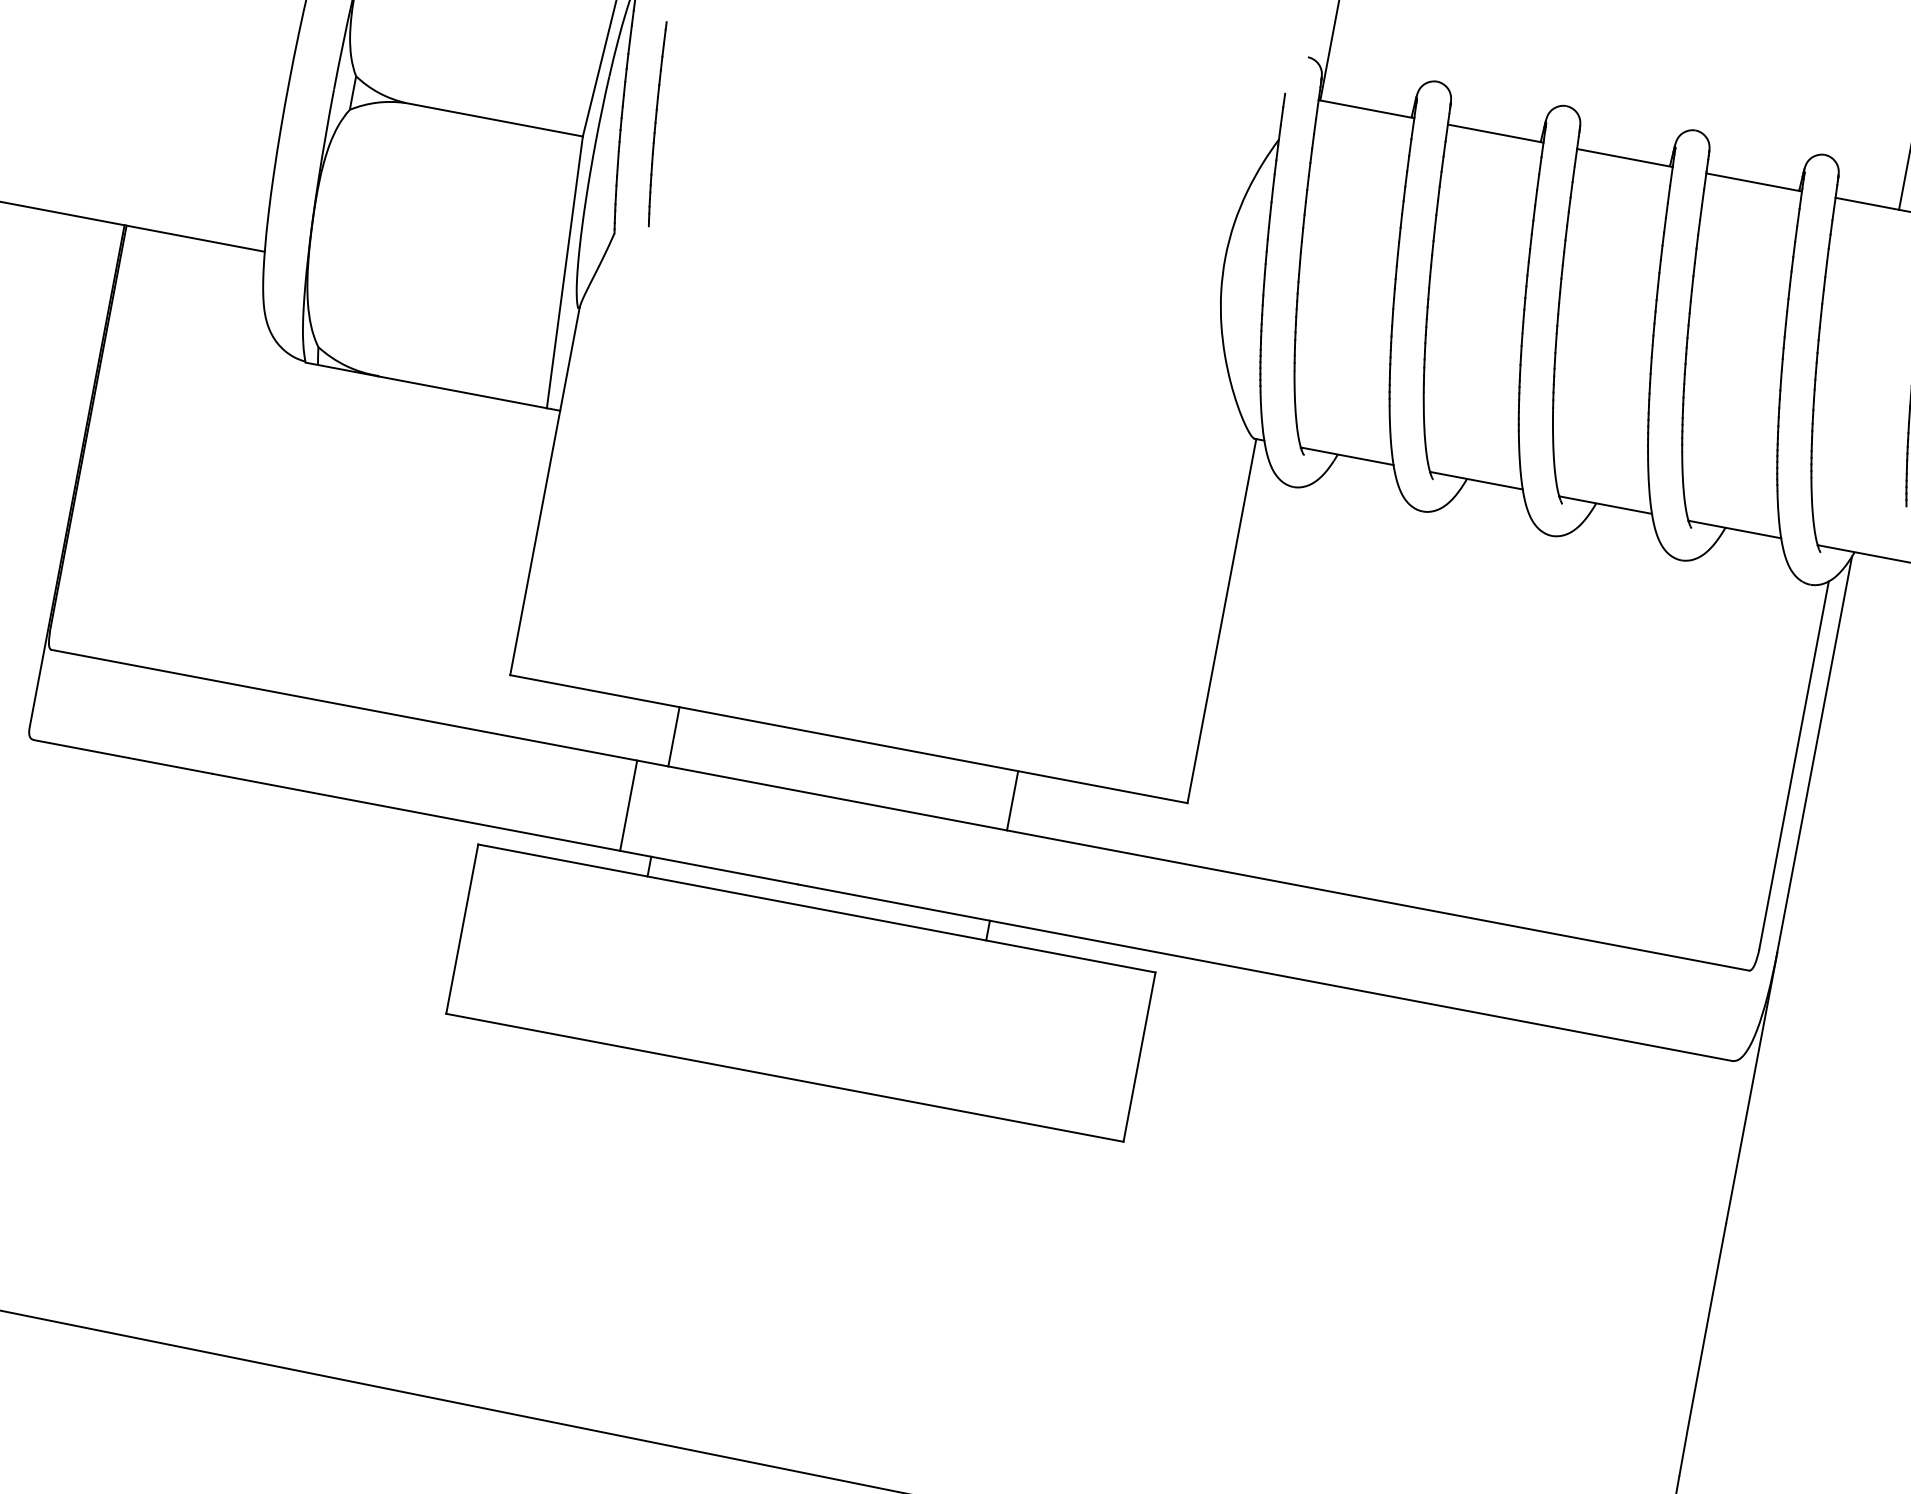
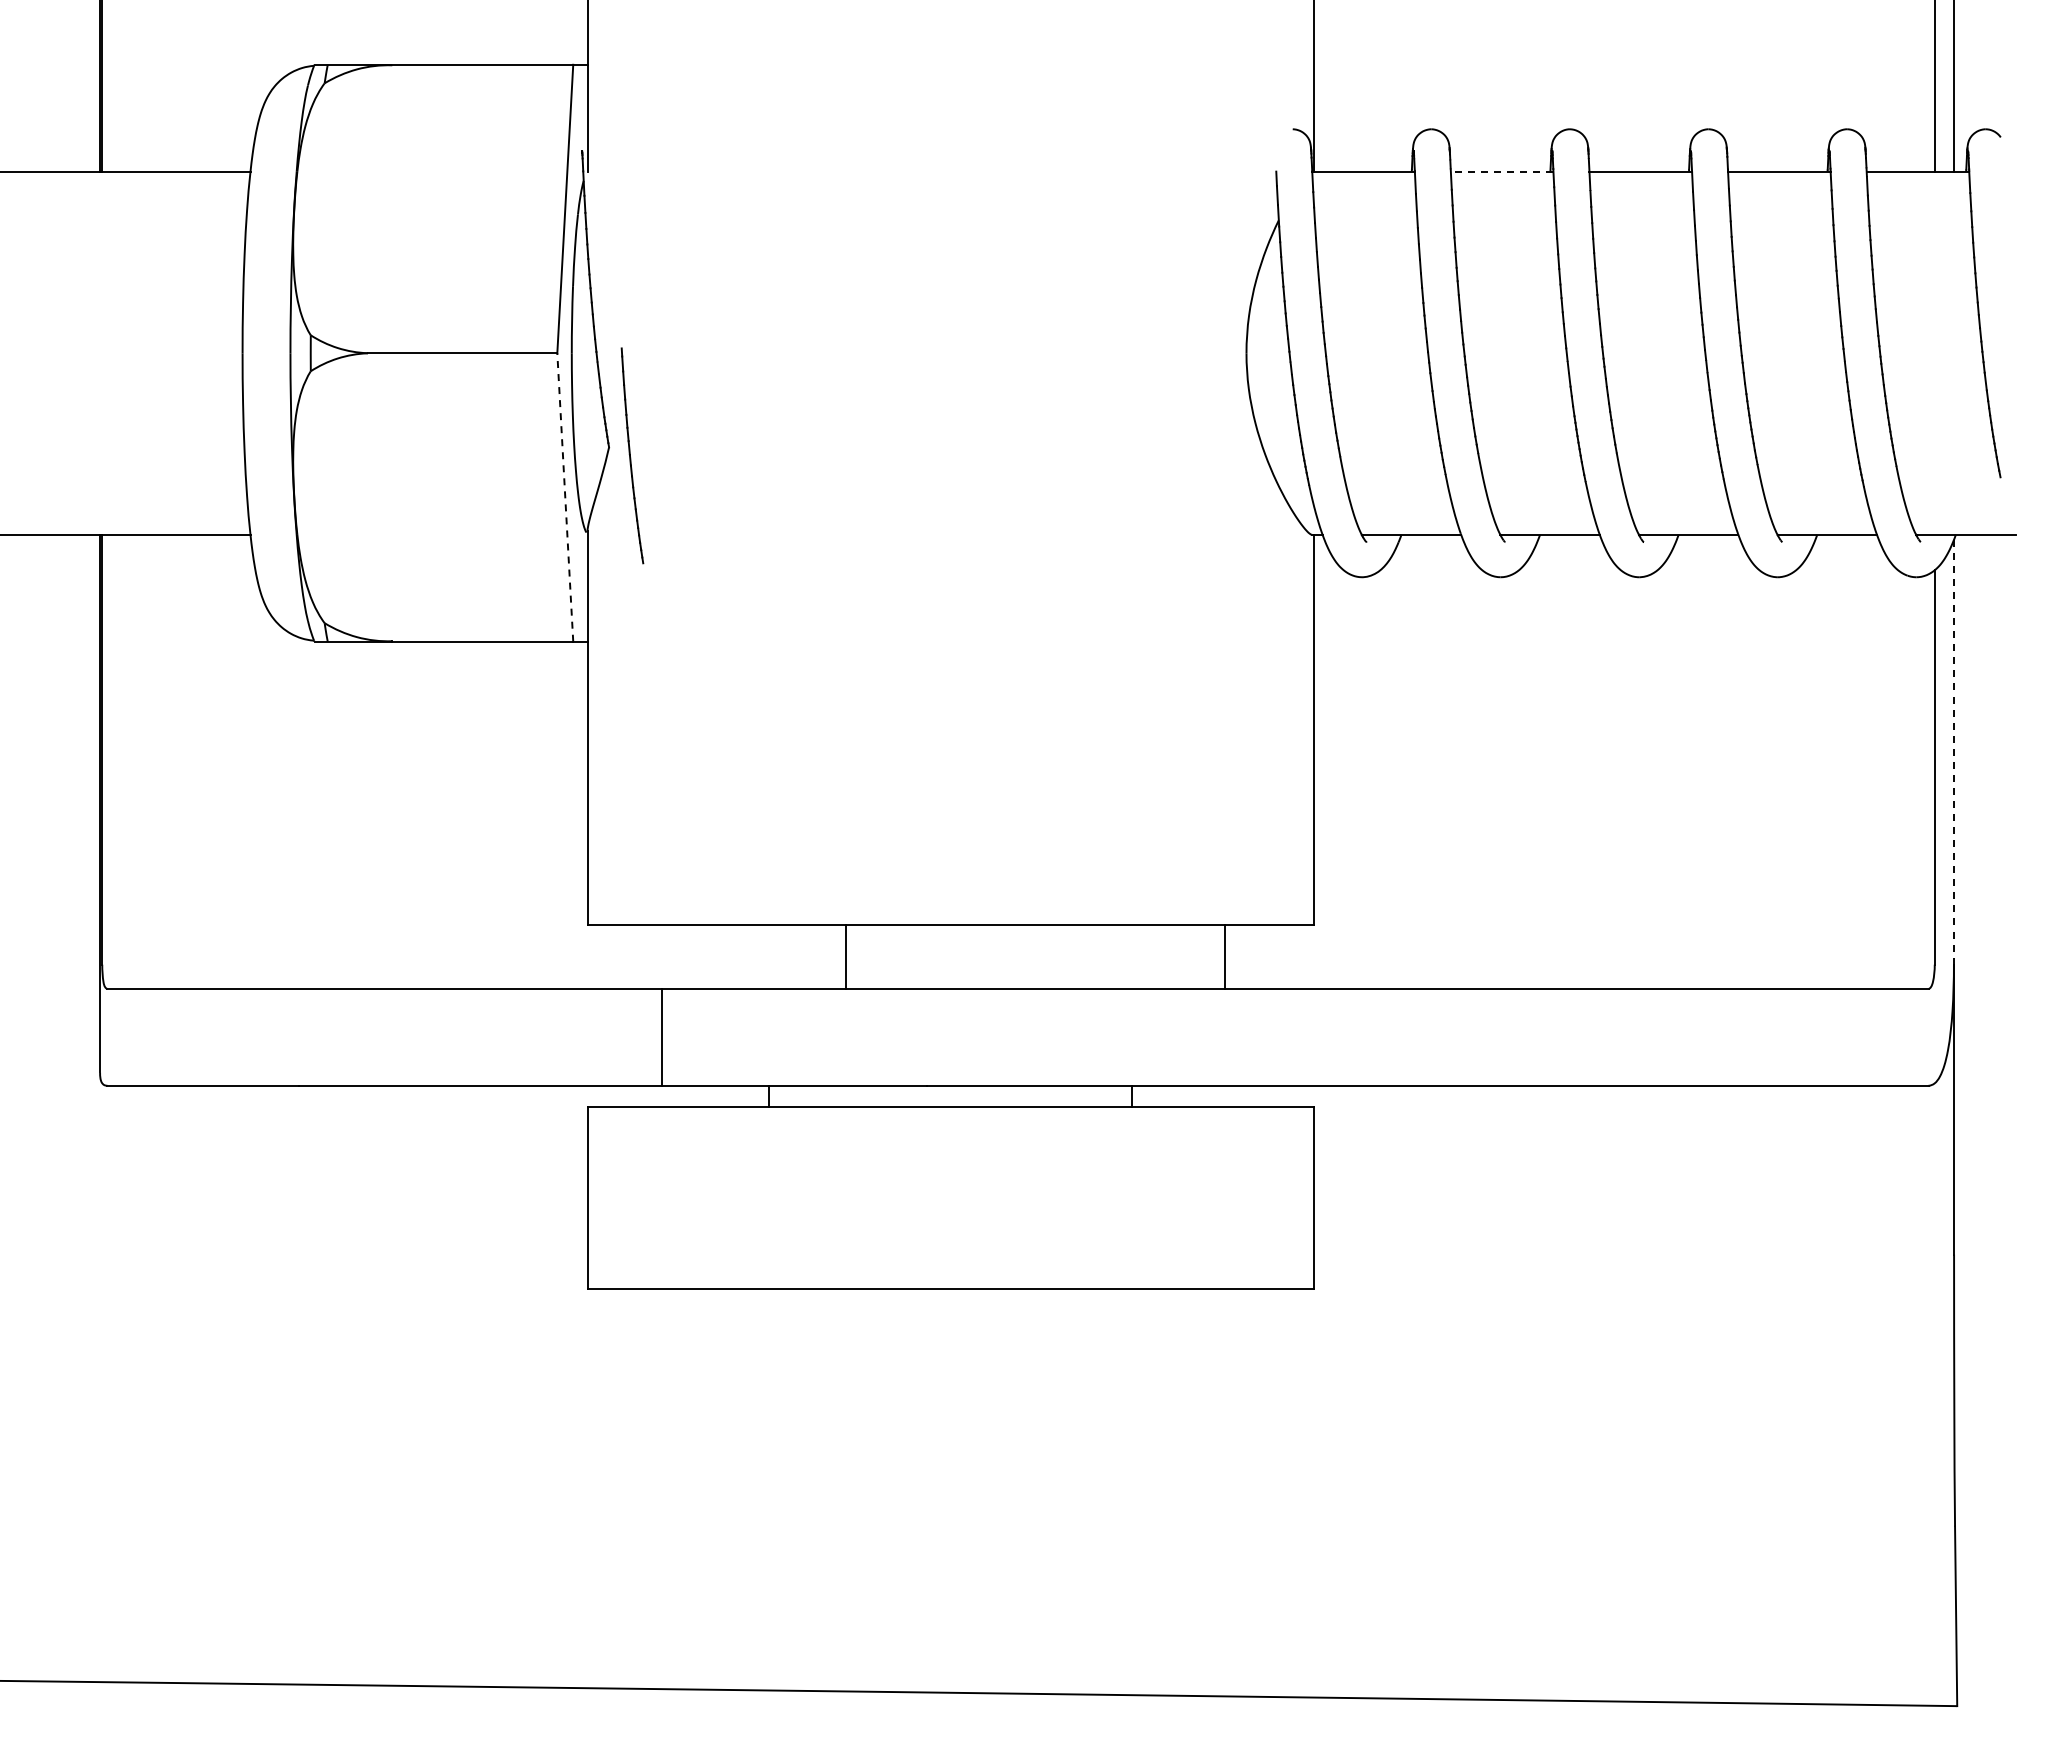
part: (657, 123) -> (632, 455), moved
line: (1495, 133) -> (1501, 171), solid -> dashed
line: (565, 271) -> (565, 496), solid -> dashed
line: (674, 736) -> (846, 956), moved
line: (1814, 754) -> (1953, 752), solid -> dashed
line: (1012, 800) -> (1225, 956), moved
line: (628, 804) -> (661, 1036), moved

